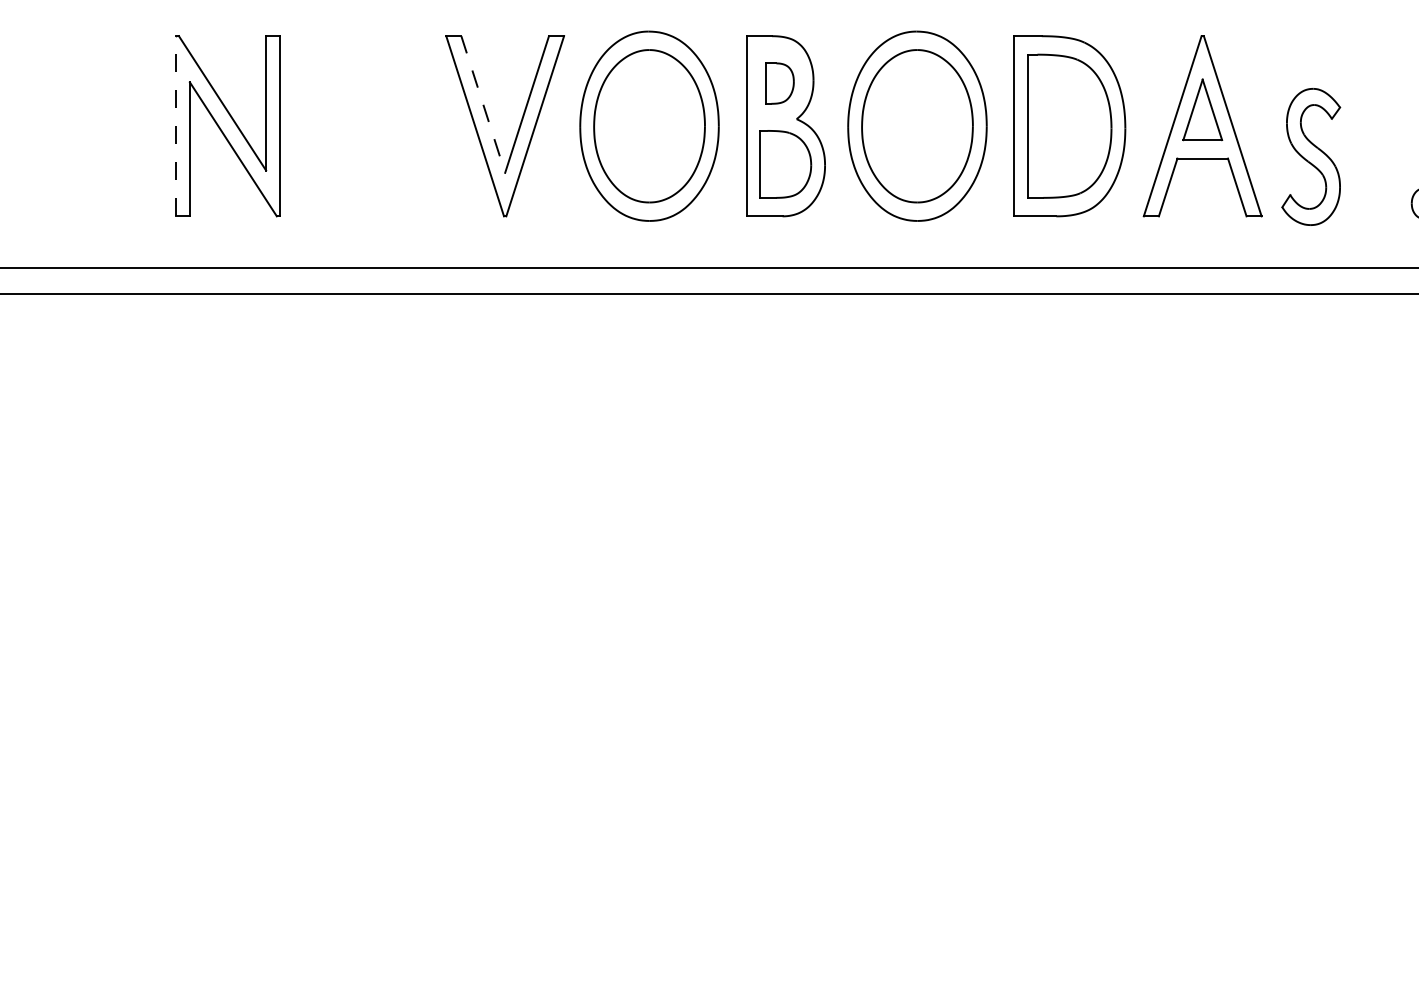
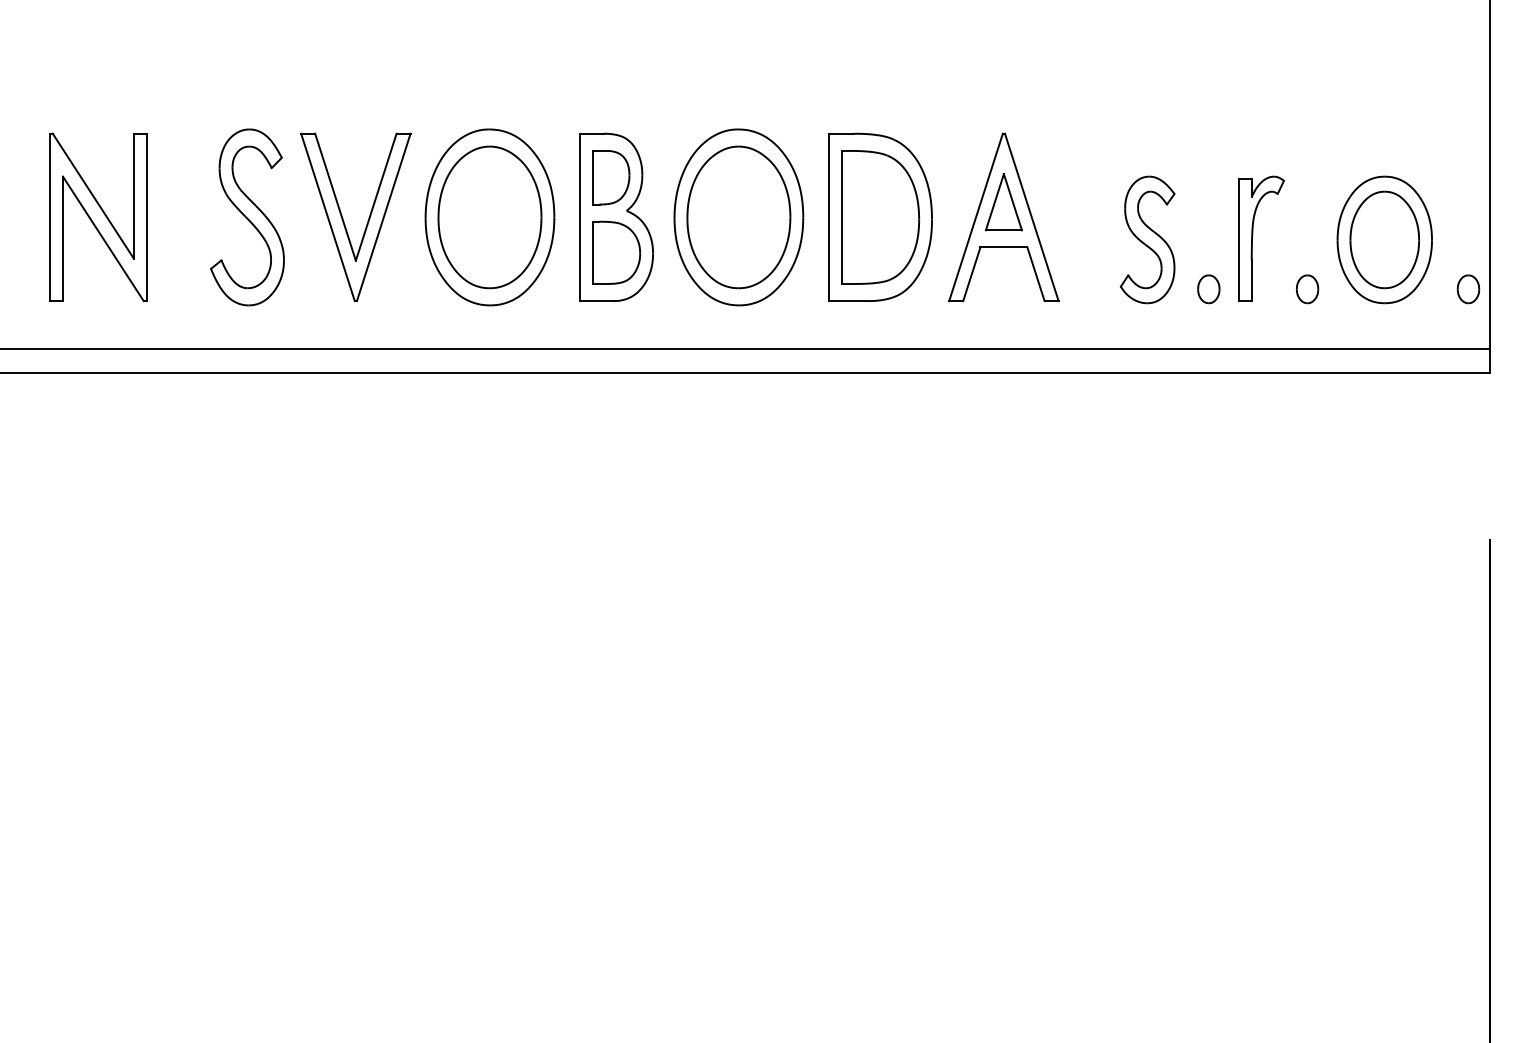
part: (780, 83) -> (611, 177), size x1.43
line: (483, 104) -> (335, 197), dashed -> solid
line: (176, 126) -> (50, 217), dashed -> solid
part: (388, 126) -> (247, 217), added
part: (1311, 156) -> (1147, 239), moved

